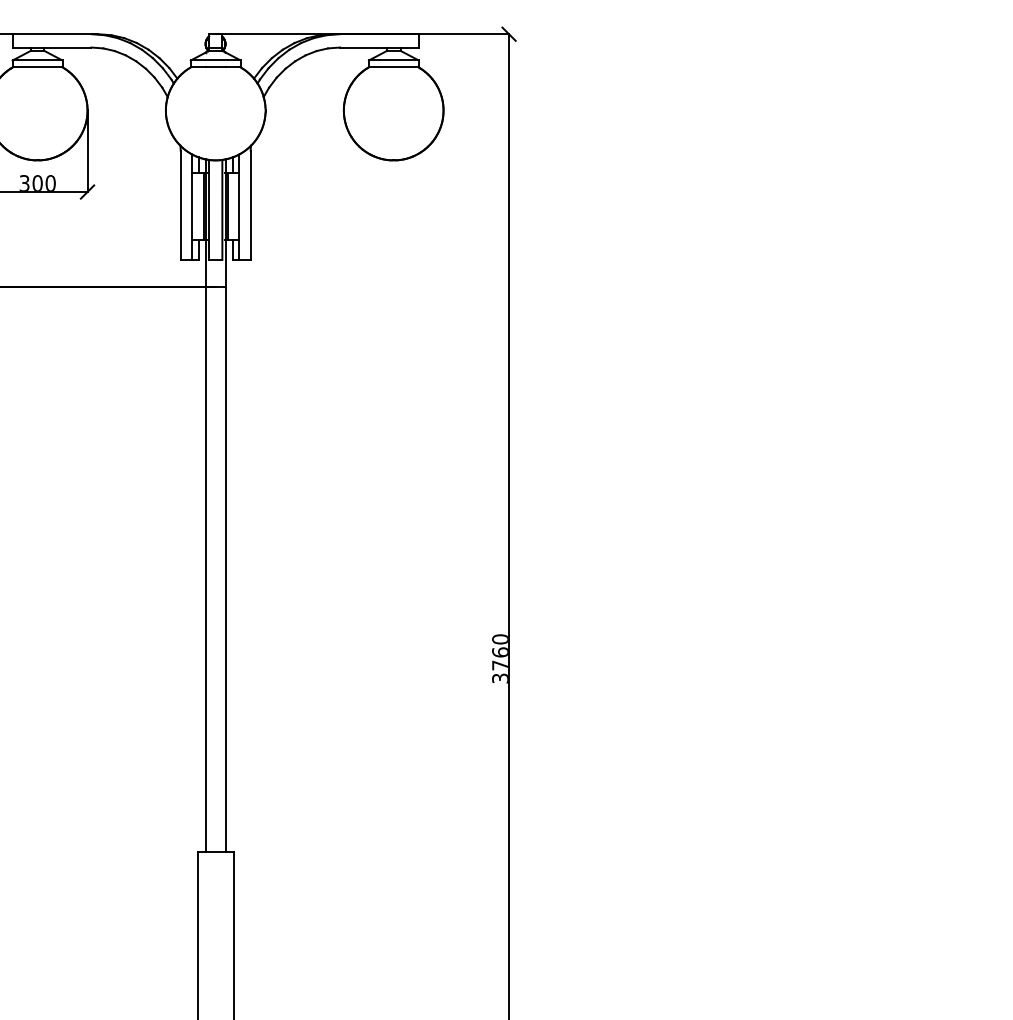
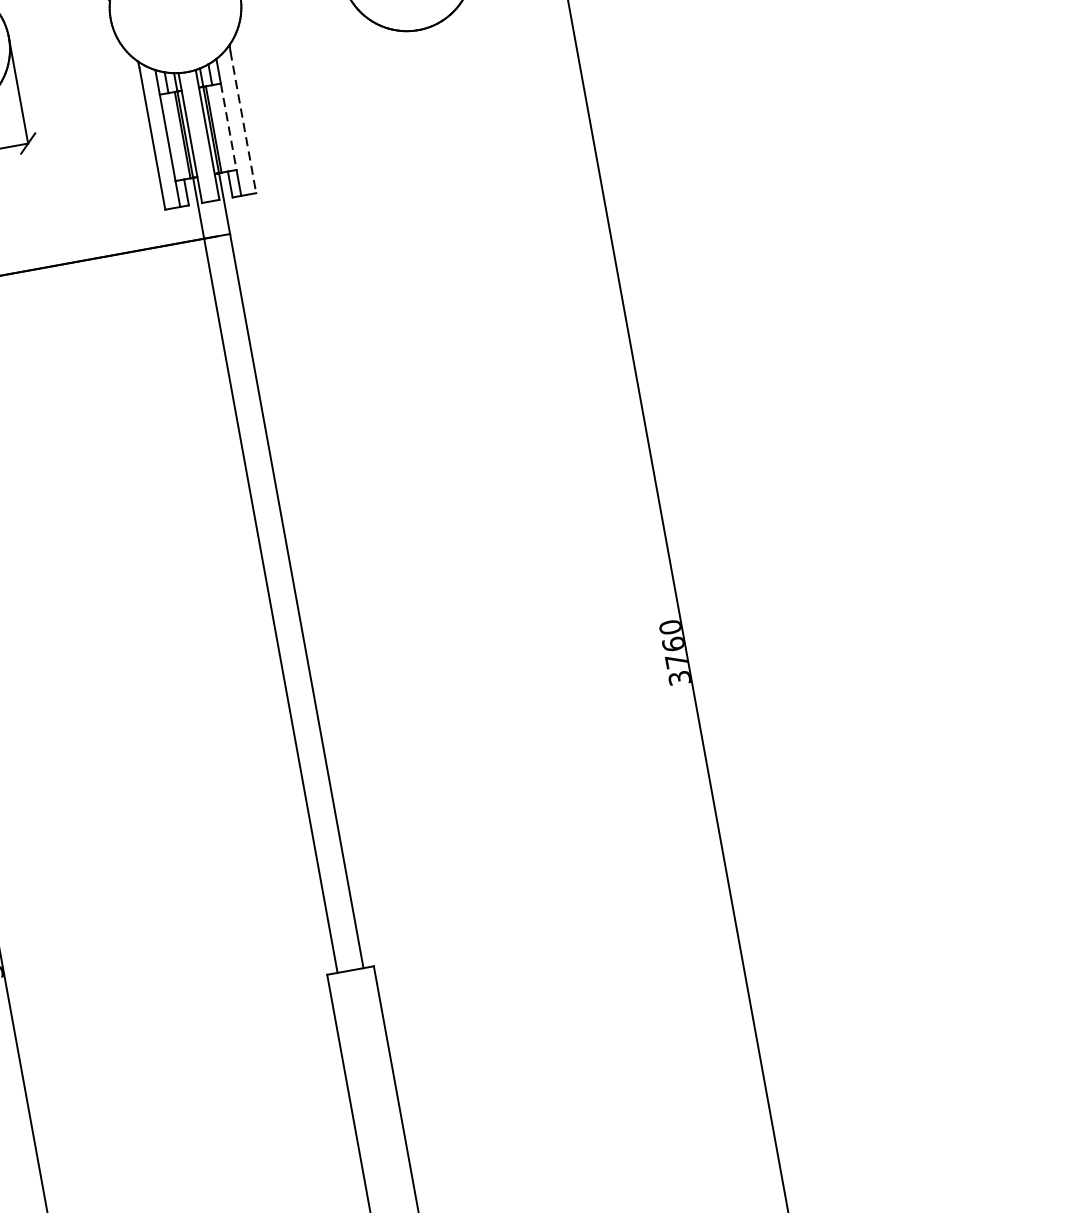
line: (250, 205) -> (243, 122), solid -> dashed
line: (239, 207) -> (229, 127), solid -> dashed

